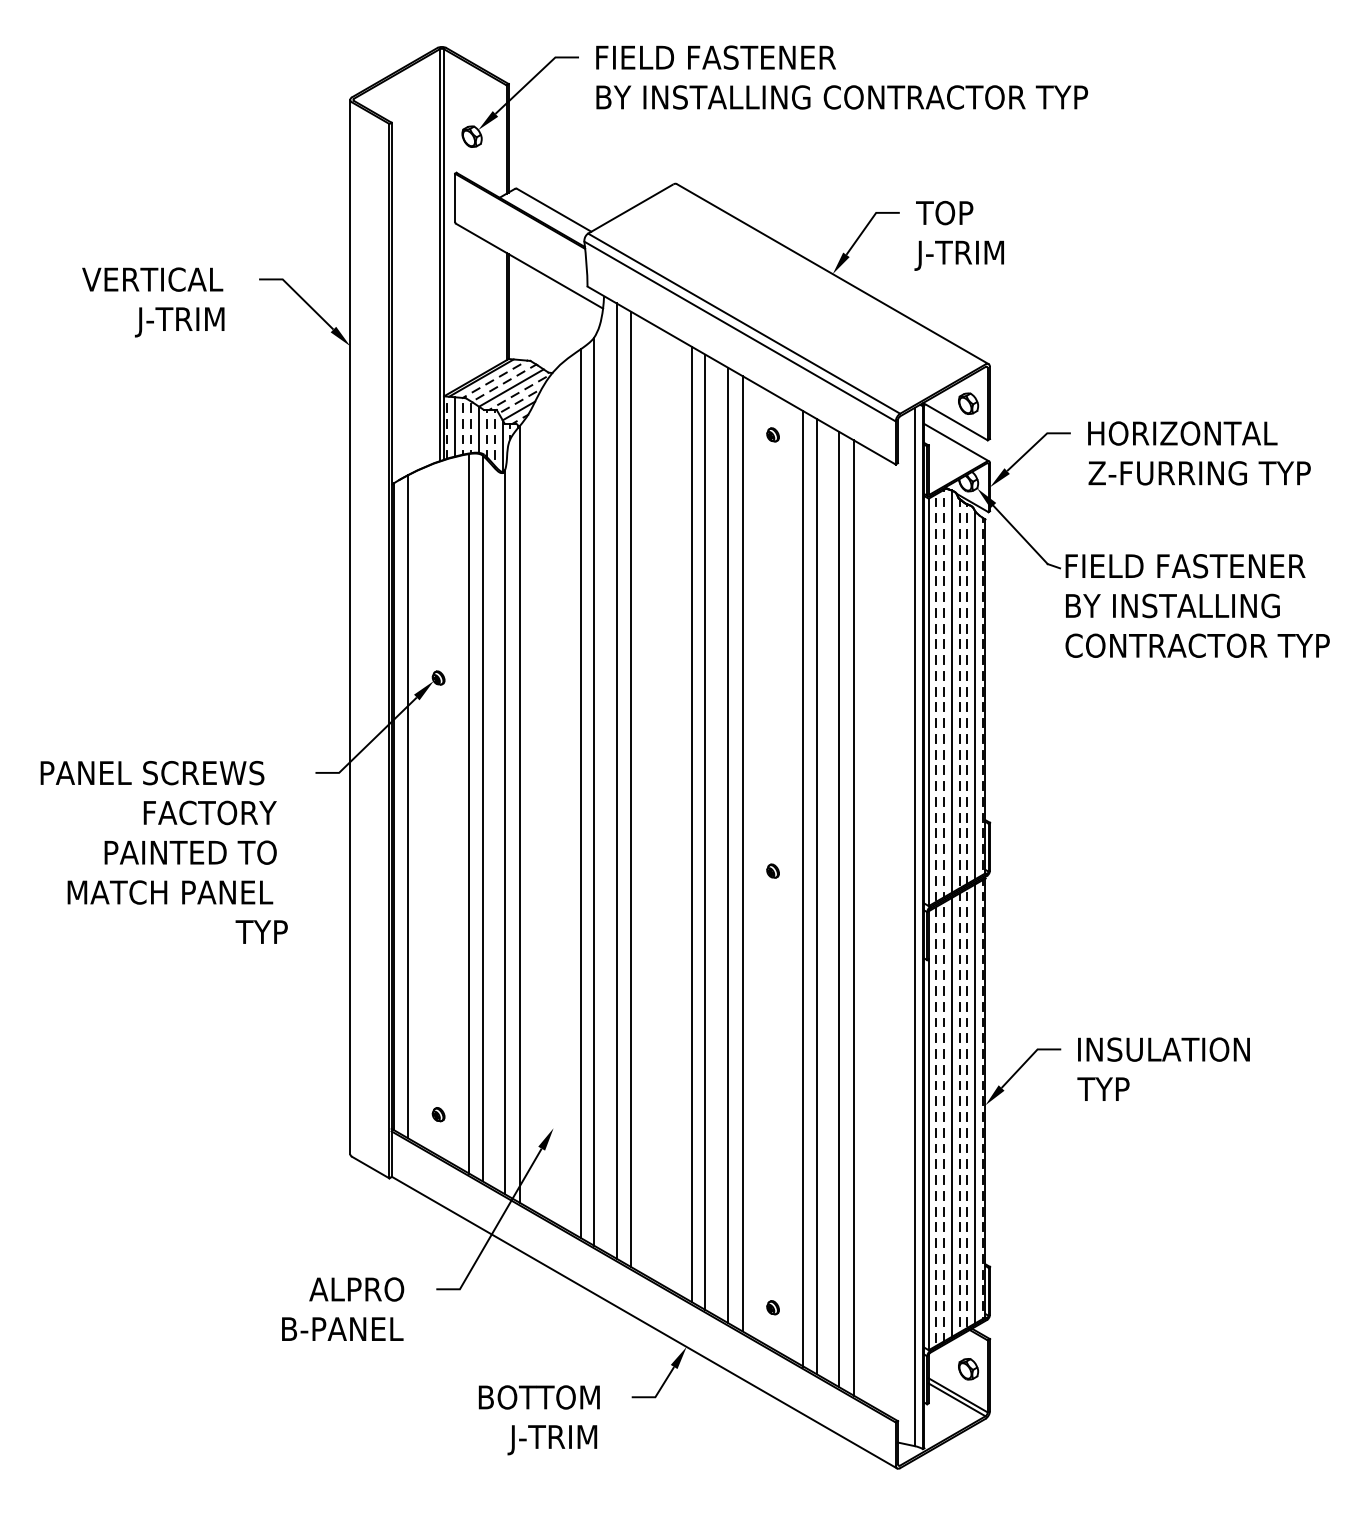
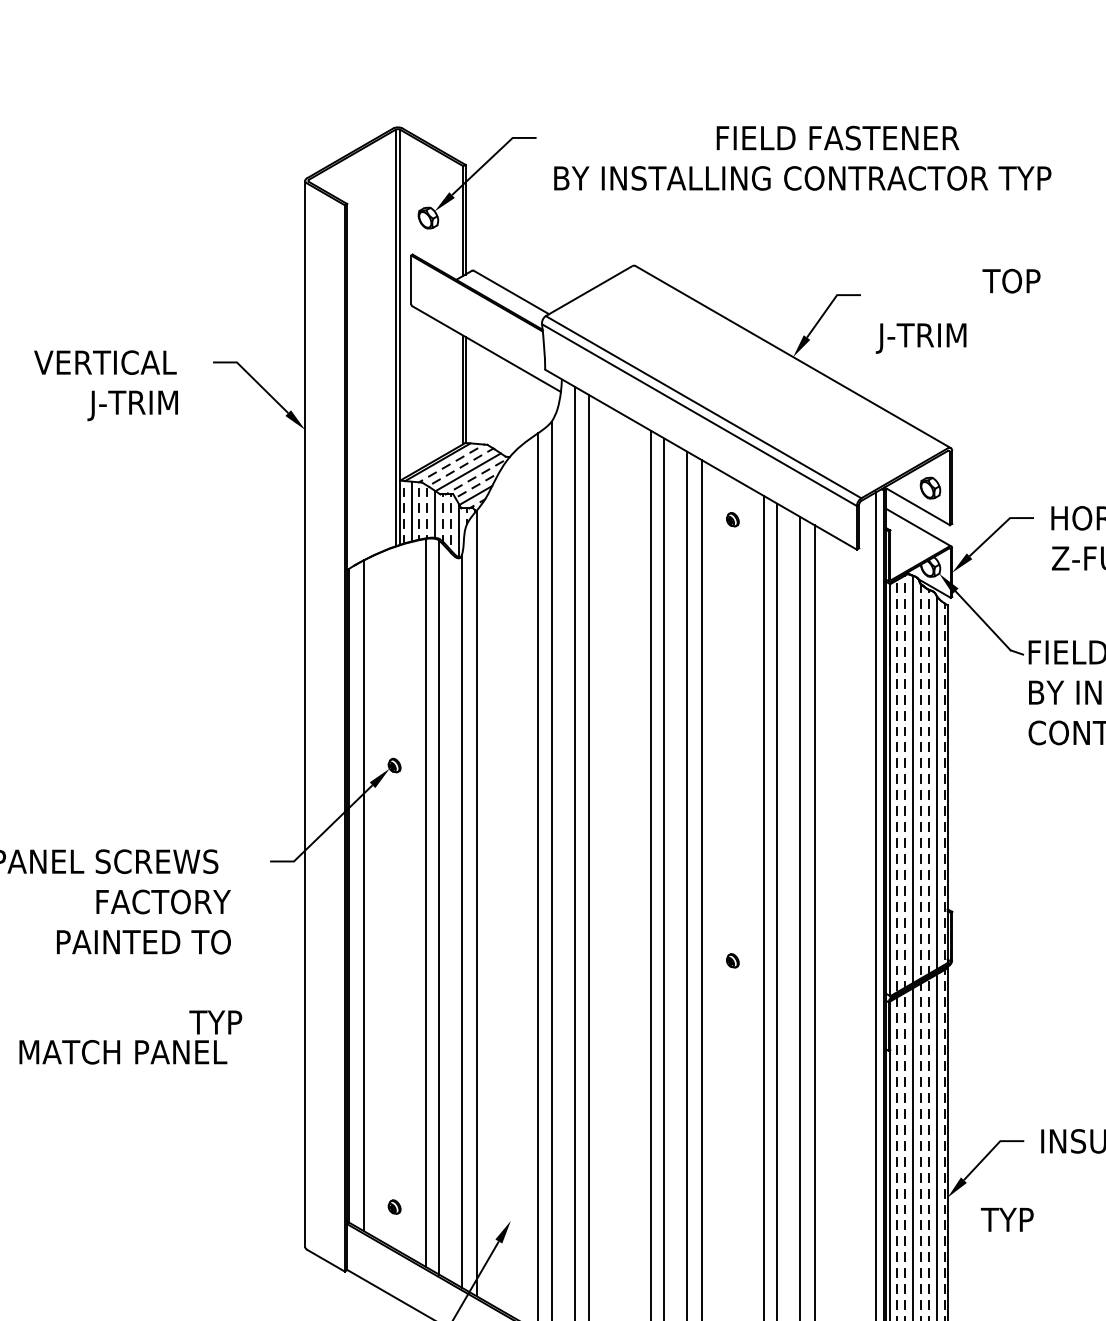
text: (715, 57) -> (837, 138), moved
text: (944, 212) -> (1011, 280), moved
text: (170, 892) -> (123, 1052), moved
text: (1103, 1088) -> (1007, 1219), moved

